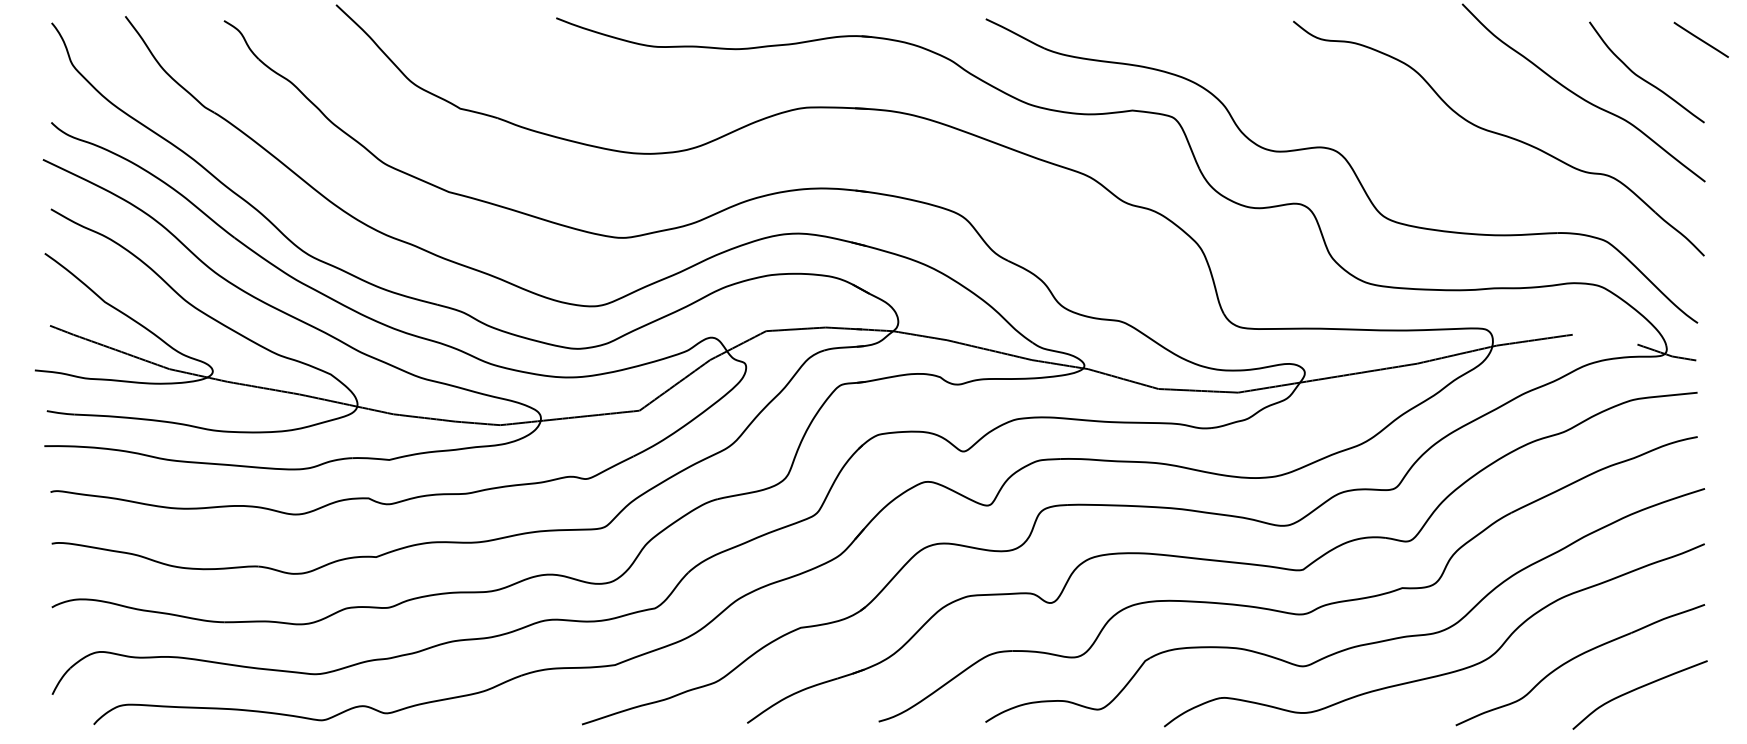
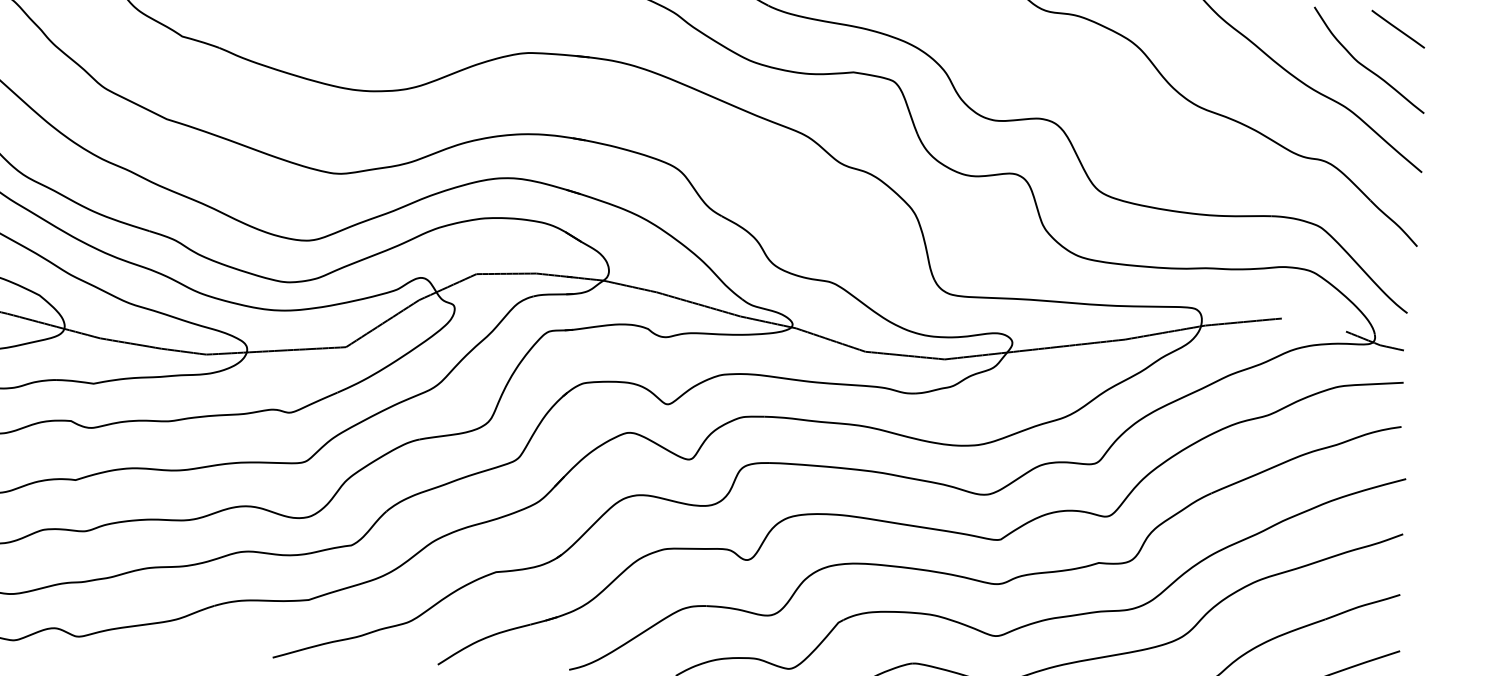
line: (1700, 39) -> (1397, 28), moved

